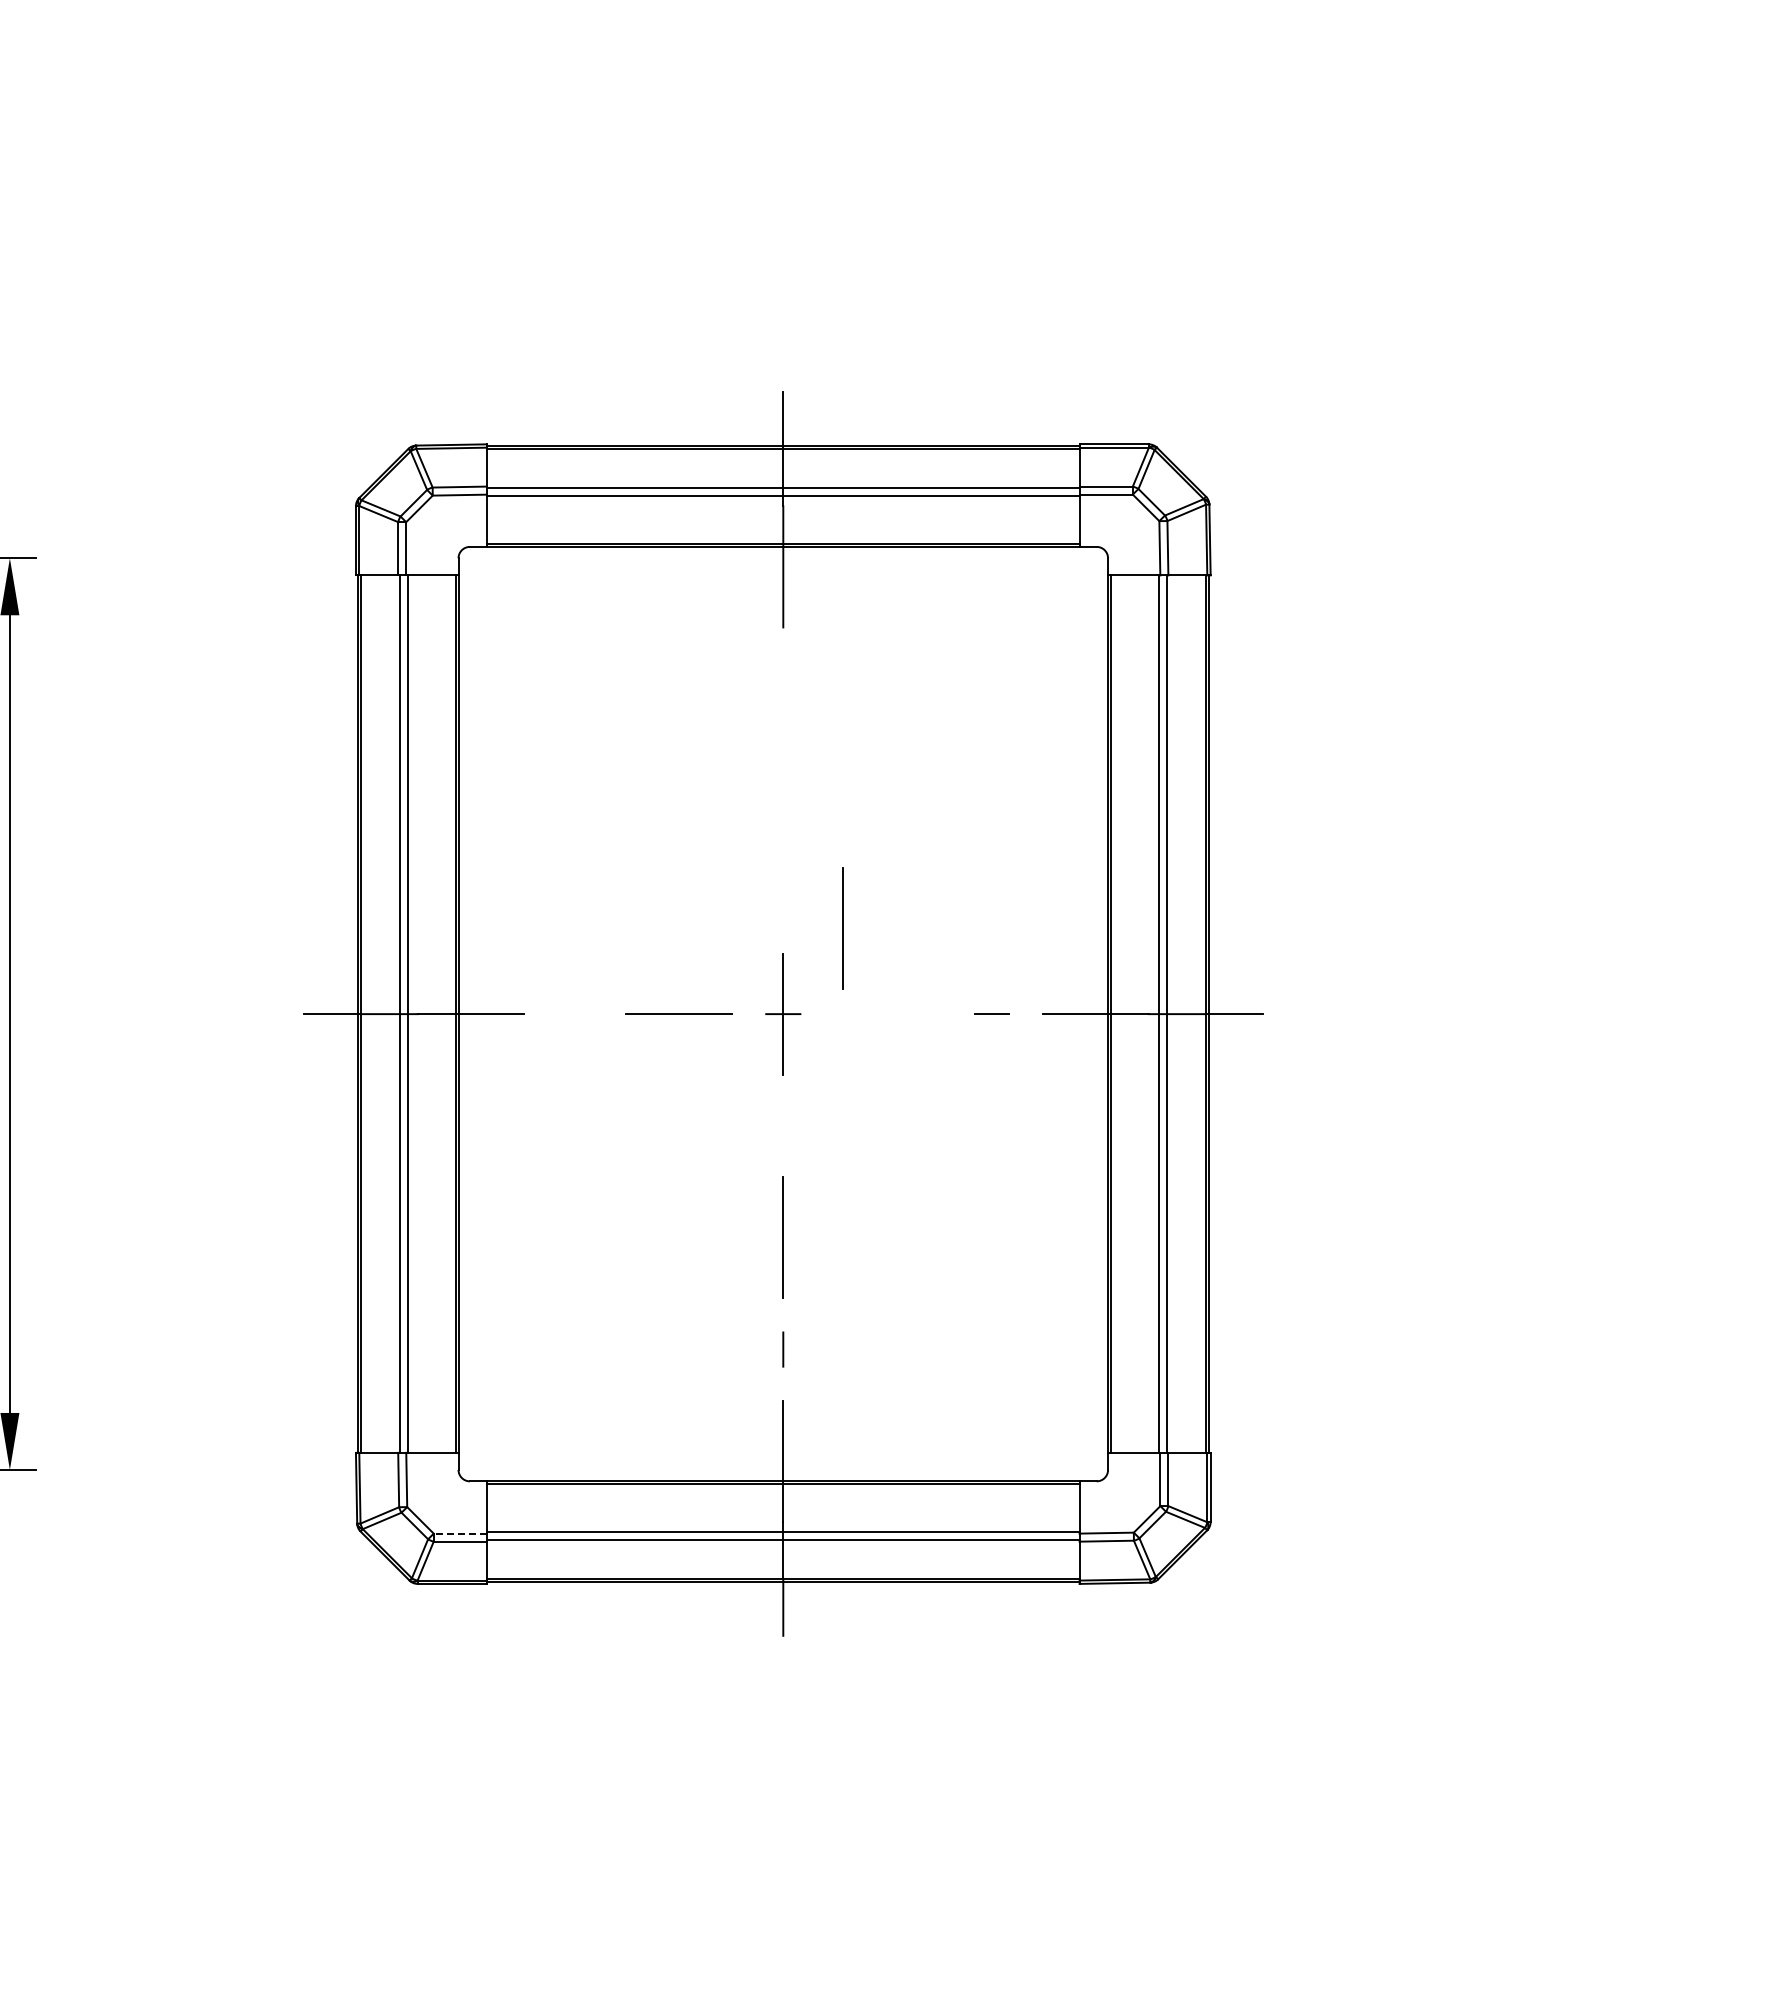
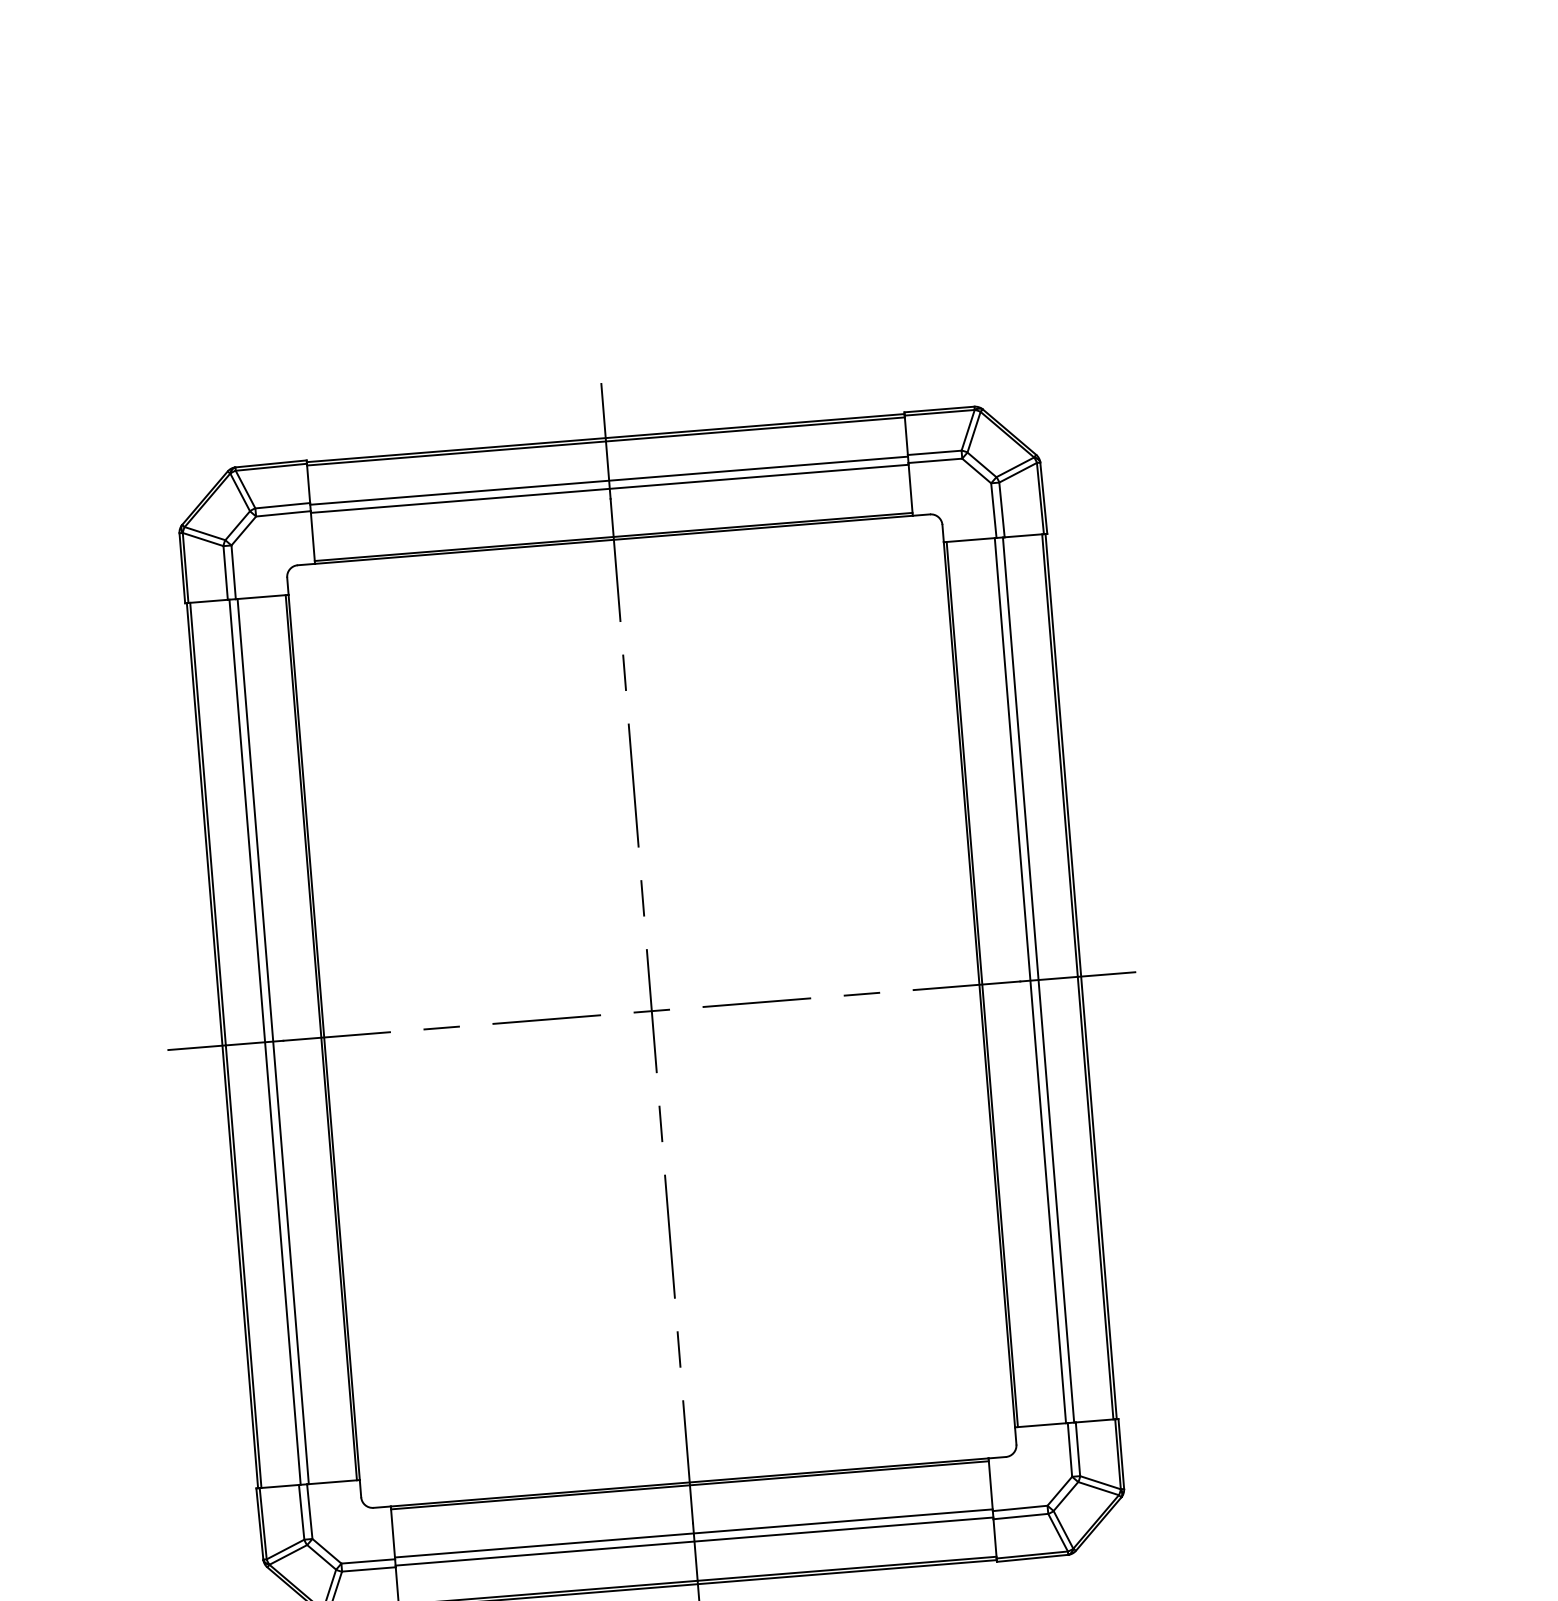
line: (782, 678) -> (623, 672), added
line: (783, 902) -> (642, 898), added
line: (842, 928) -> (632, 785), moved
line: (574, 1014) -> (441, 1028), added
line: (887, 1014) -> (756, 1003), added
line: (783, 1125) -> (661, 1123), added
line: (460, 1533) -> (368, 1561), dashed -> solid

